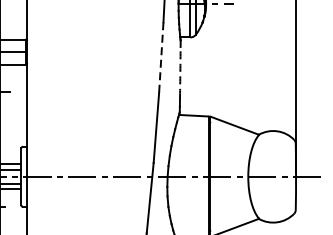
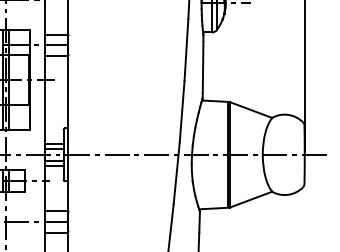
line: (161, 57) -> (186, 50), dashed -> solid
arc: (180, 71) -> (203, 62), dashed -> solid

